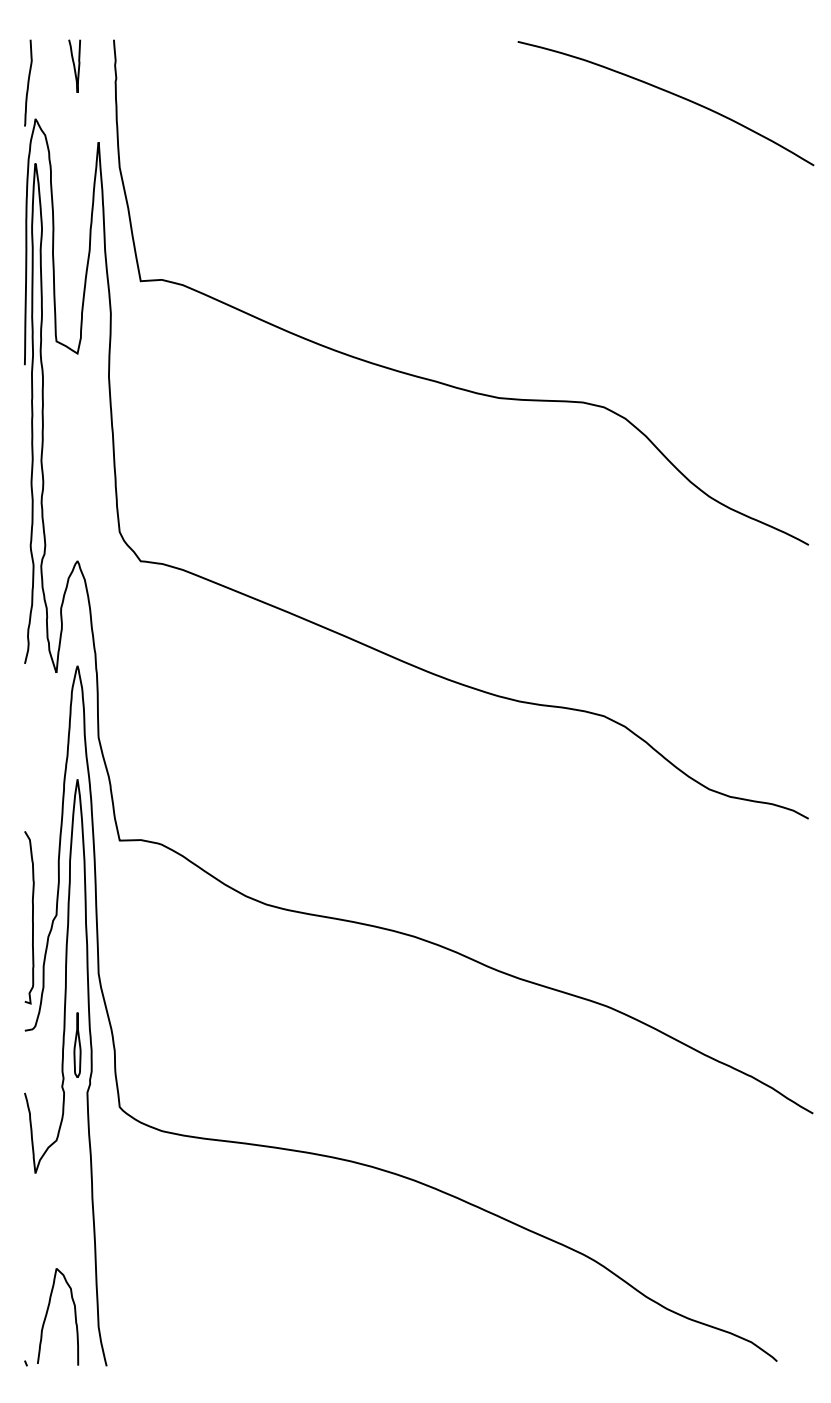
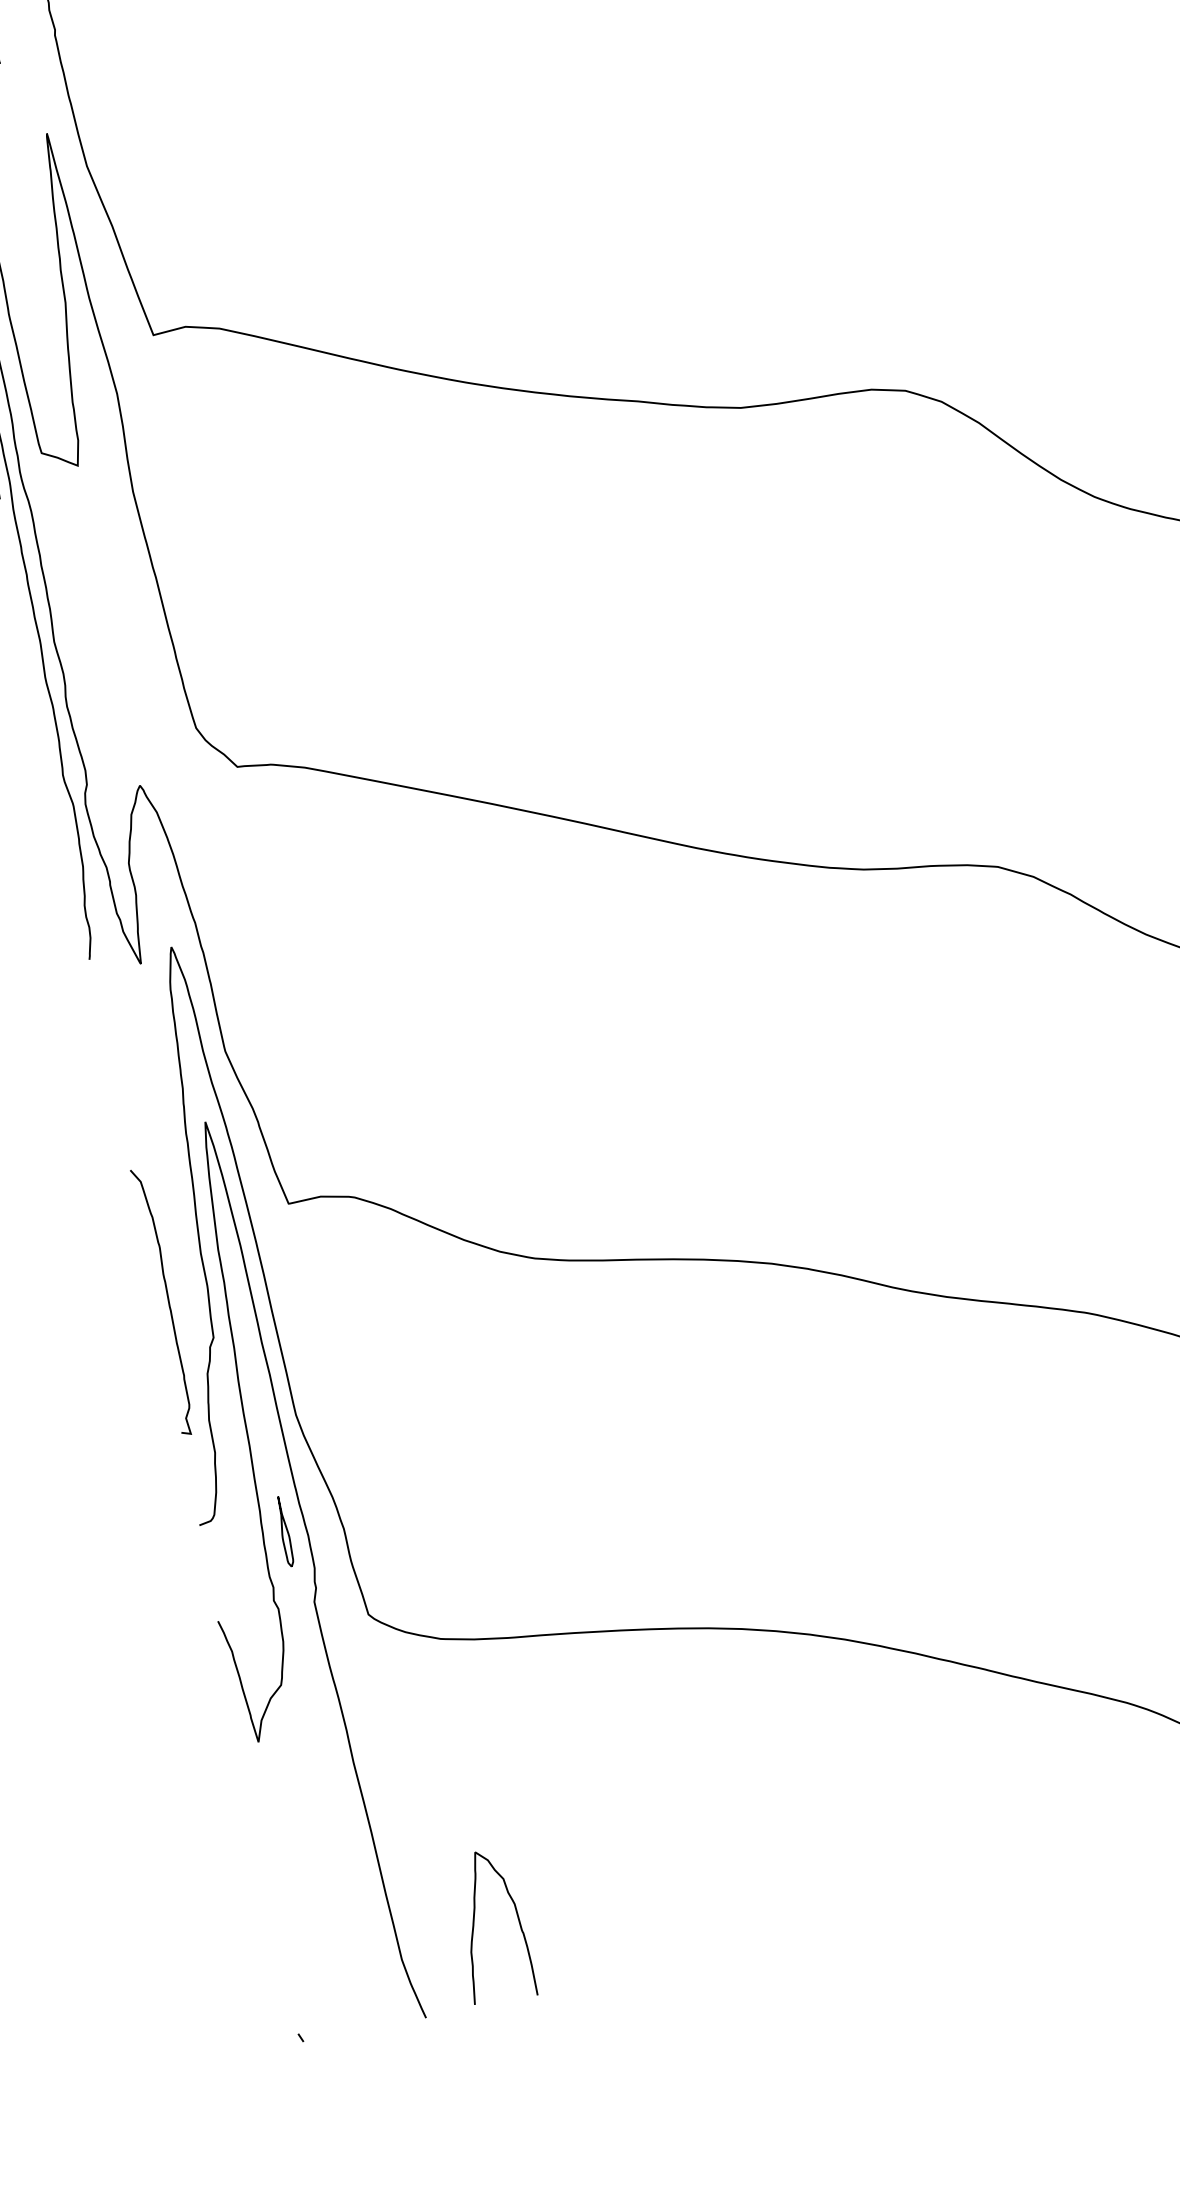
curve: (32, 917) -> (167, 1300), moved
part: (77, 1044) -> (284, 1530), size x0.7
curve: (48, 1311) -> (475, 1920), moved

